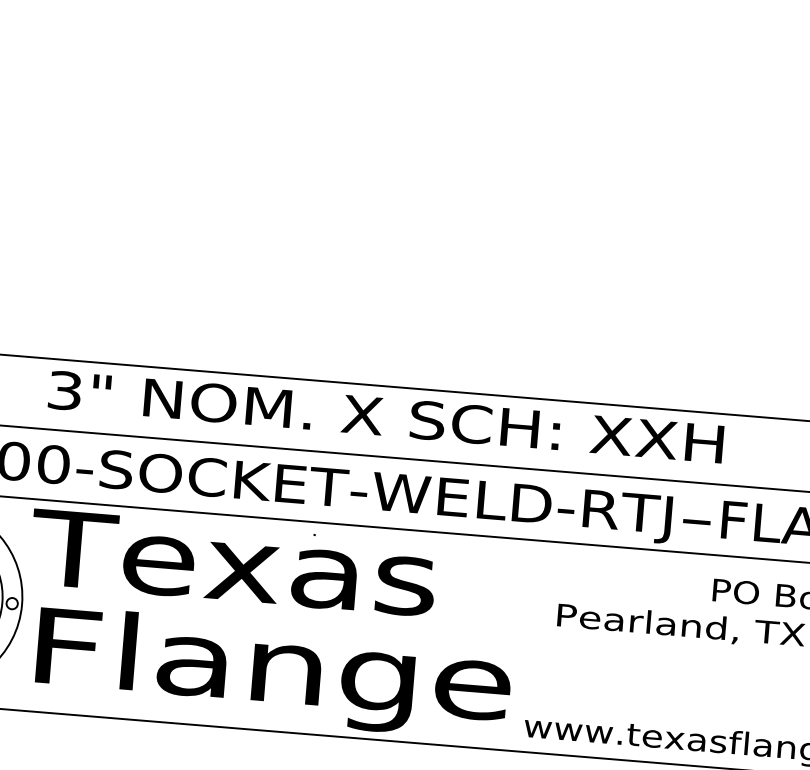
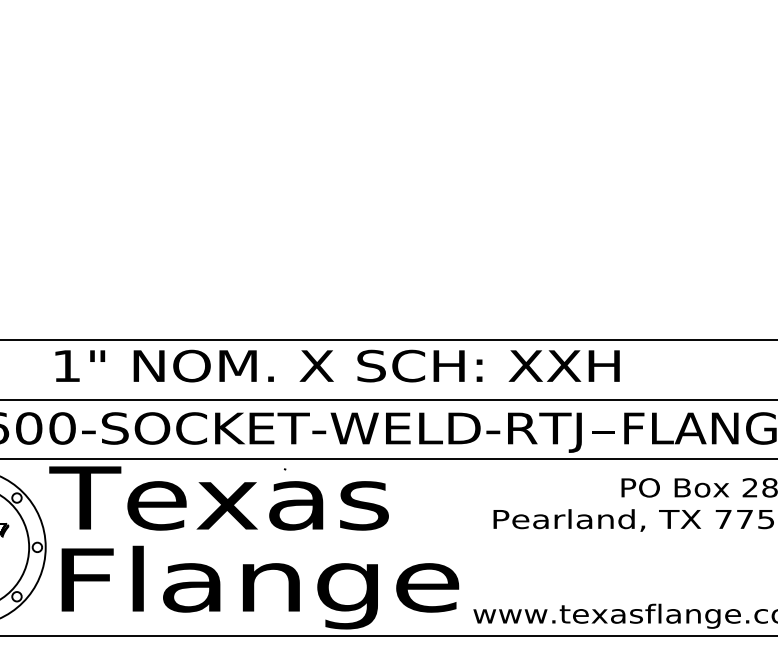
text: (64, 389) -> (66, 365), 3" -> 1"

